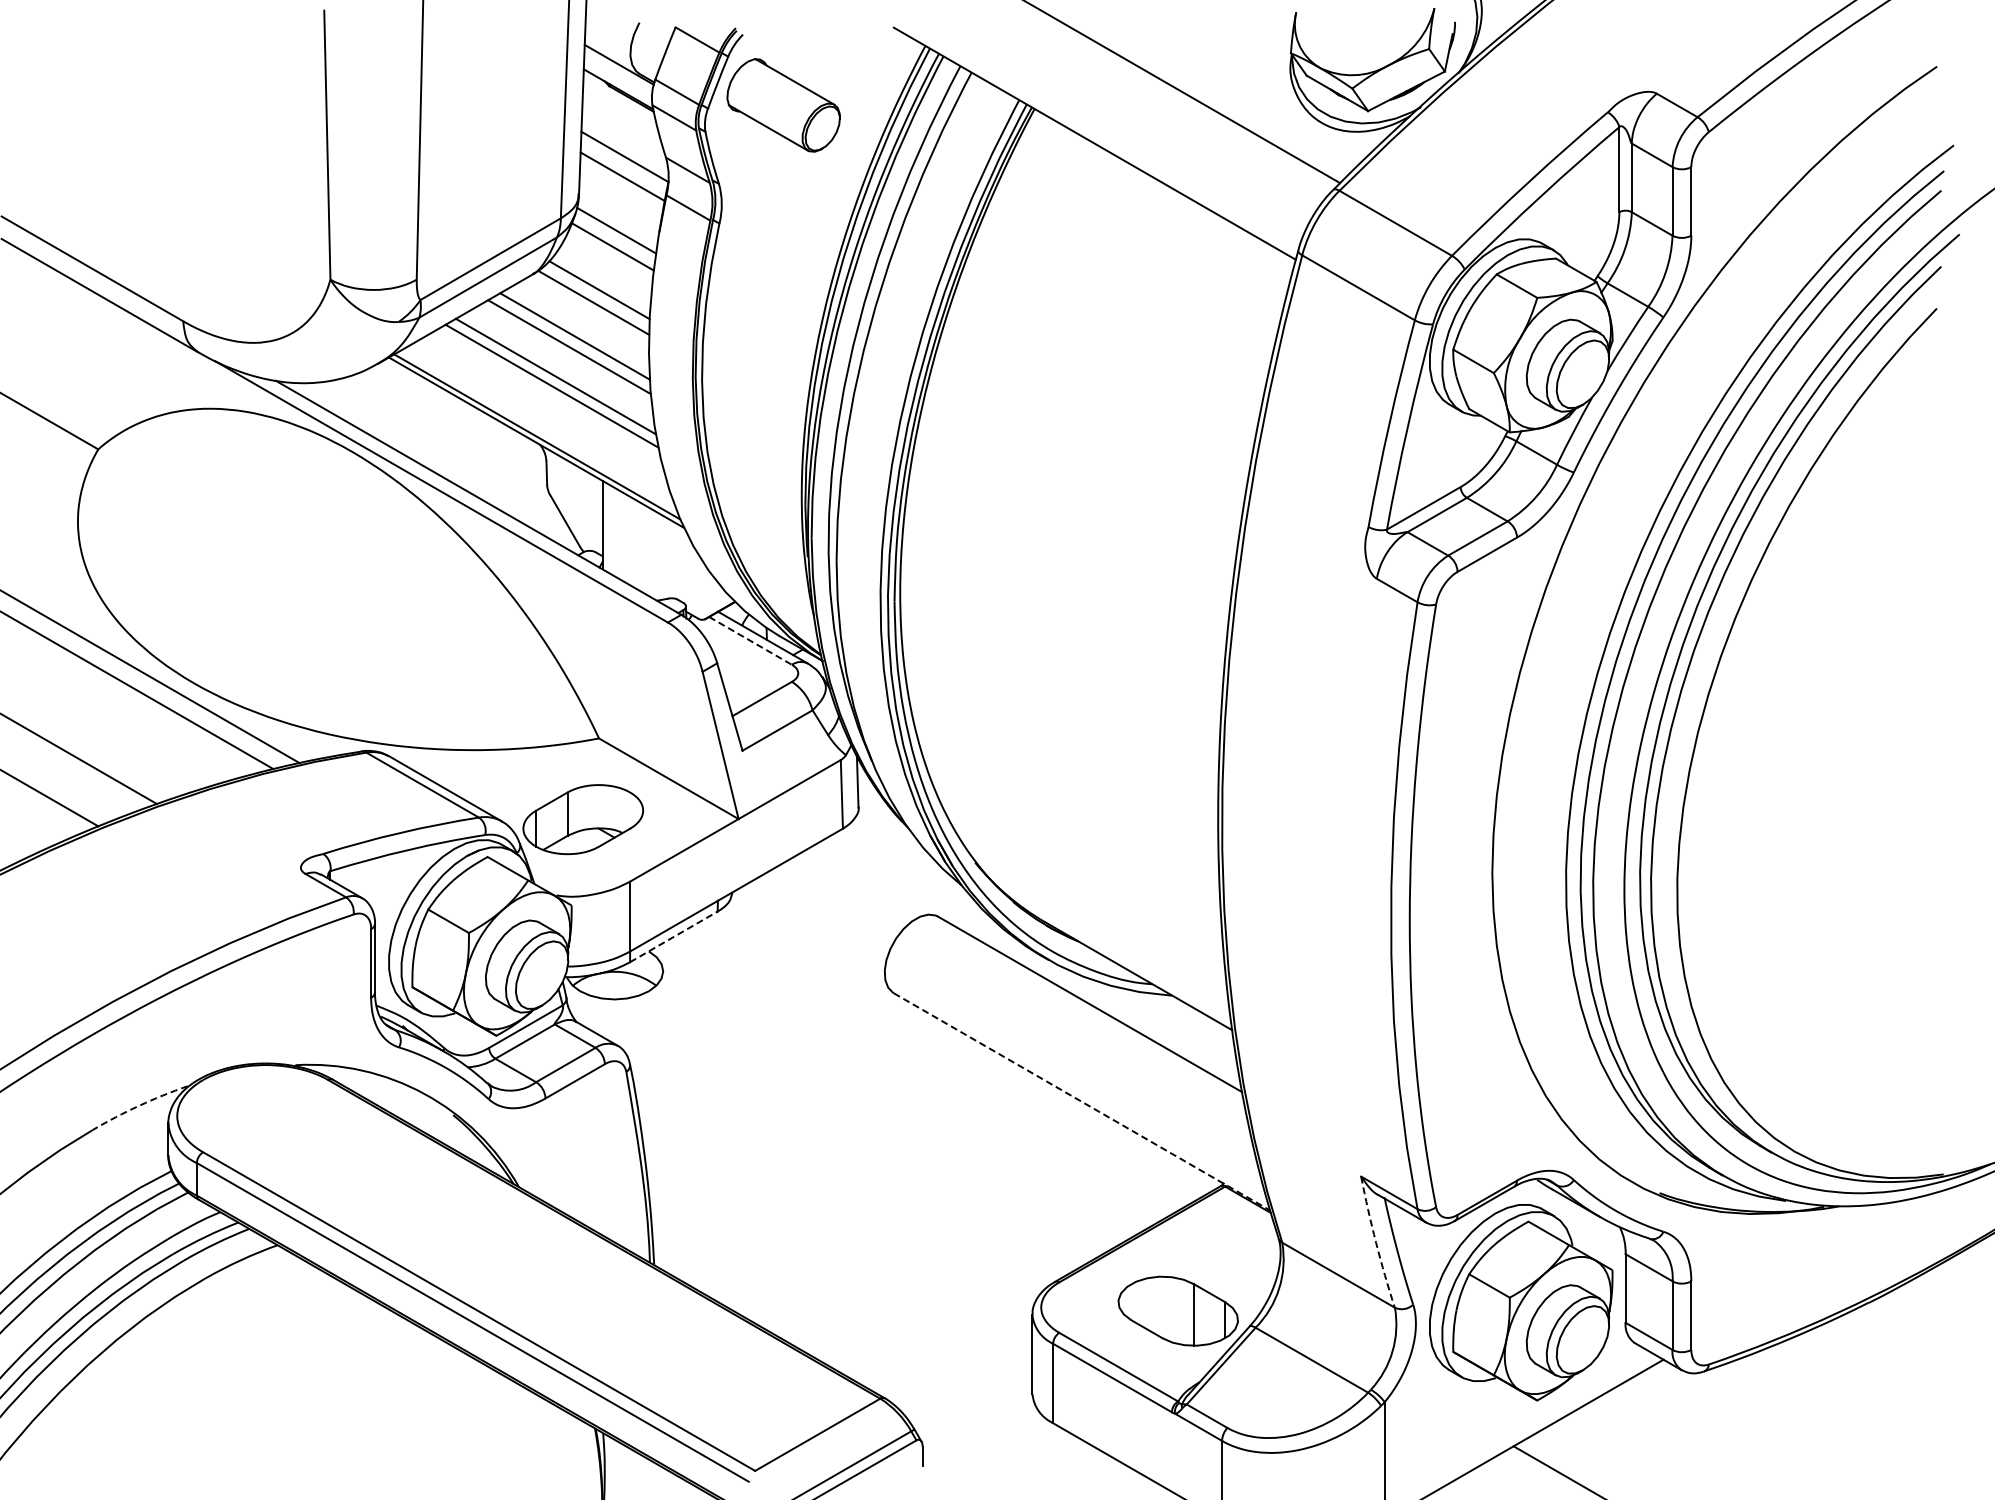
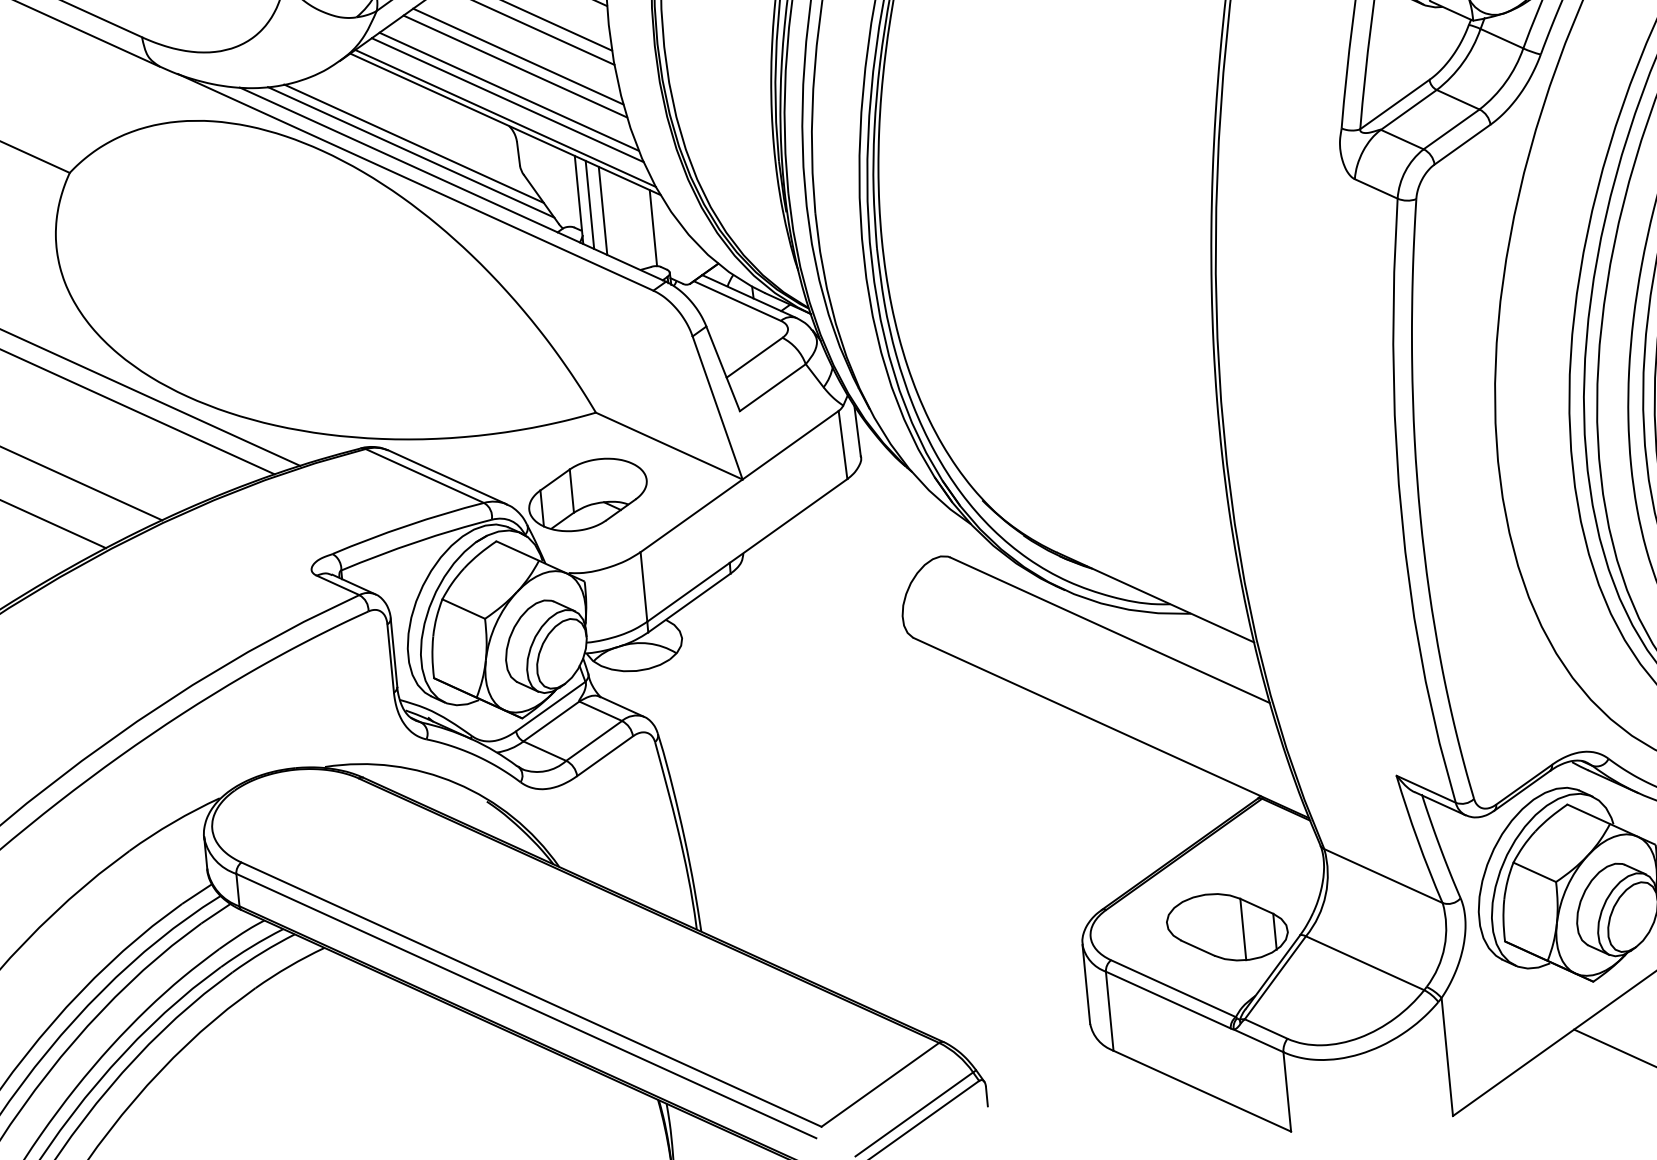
line: (543, 410) -> (509, 91), added
line: (540, 418) -> (506, 99), added
line: (443, 453) -> (413, 143), added
line: (439, 461) -> (410, 152), added
line: (612, 530) -> (589, 204), added
line: (625, 538) -> (603, 211), added
line: (673, 560) -> (652, 228), added
line: (750, 640) -> (737, 300), dashed -> solid
line: (673, 936) -> (689, 602), dashed -> solid
line: (1082, 1102) -> (1112, 728), dashed -> solid
arc: (139, 1105) -> (173, 822), dashed -> solid
arc: (1376, 1242) -> (1418, 839), dashed -> solid

